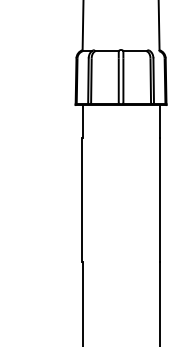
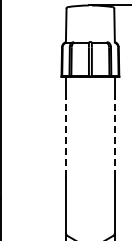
line: (81, 198) -> (65, 136), solid -> dashed
line: (158, 198) -> (114, 136), solid -> dashed

